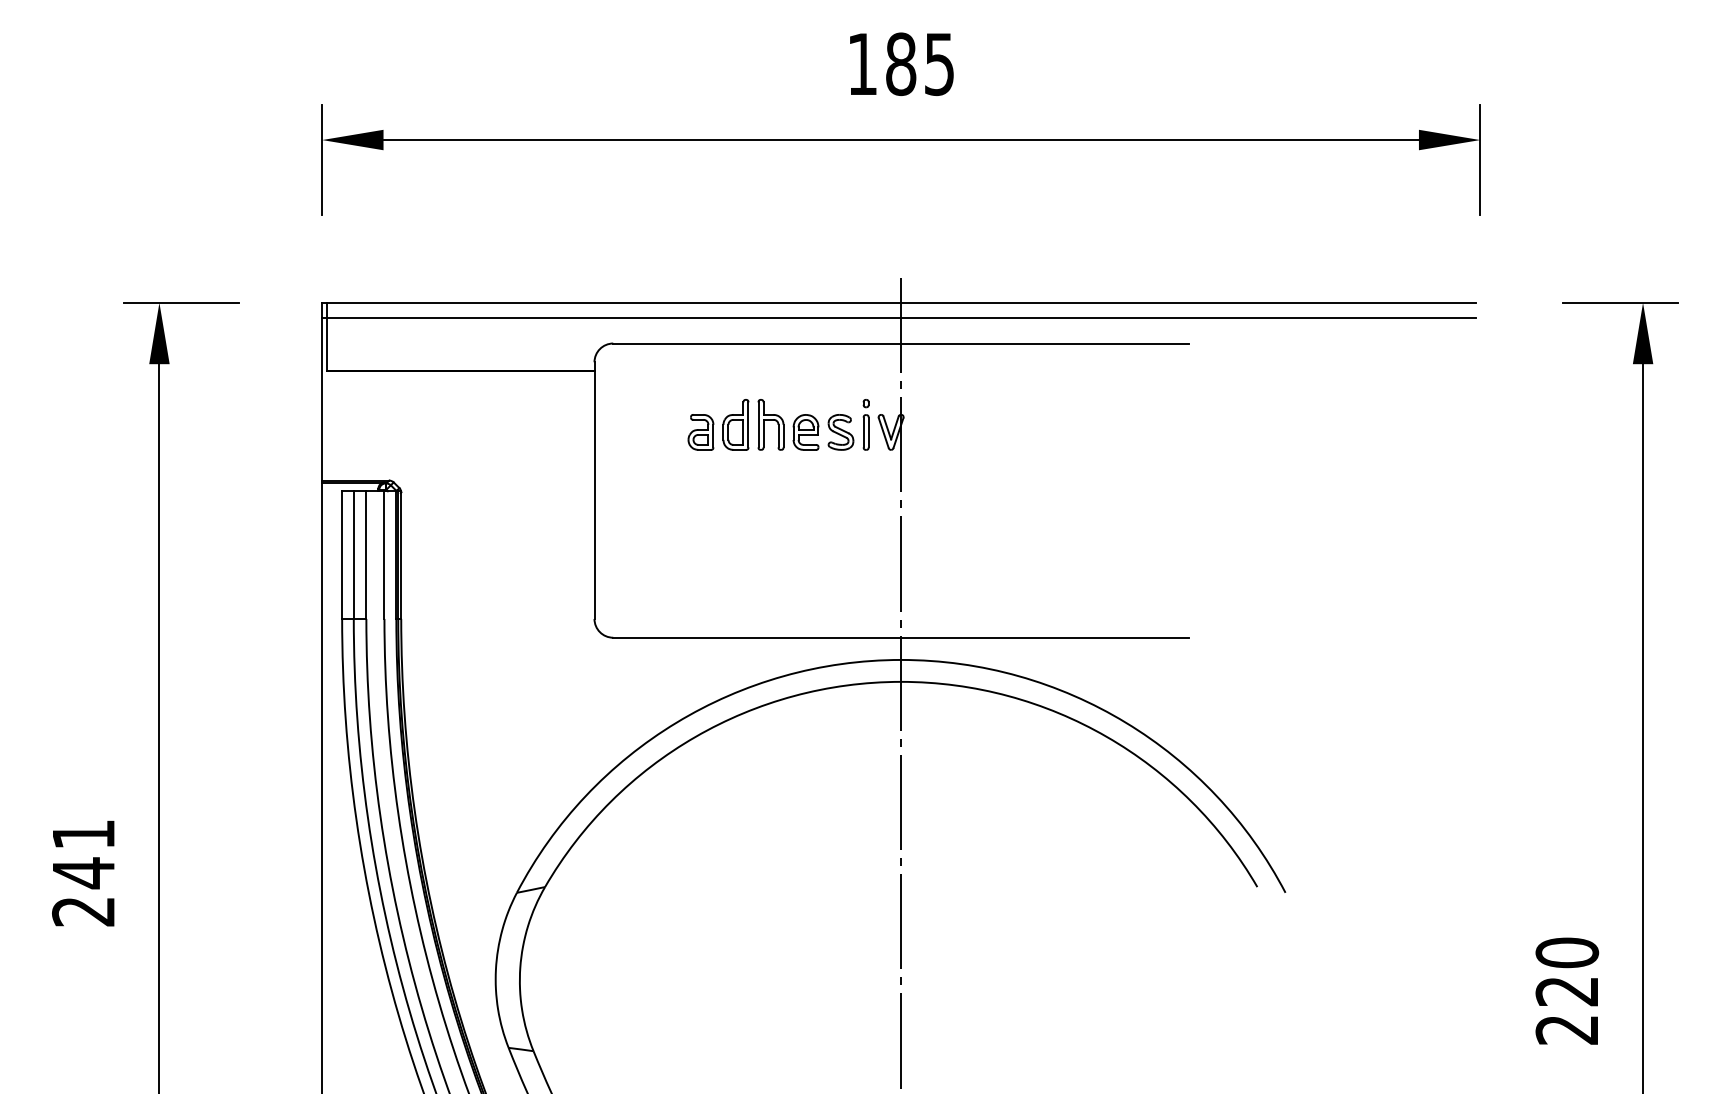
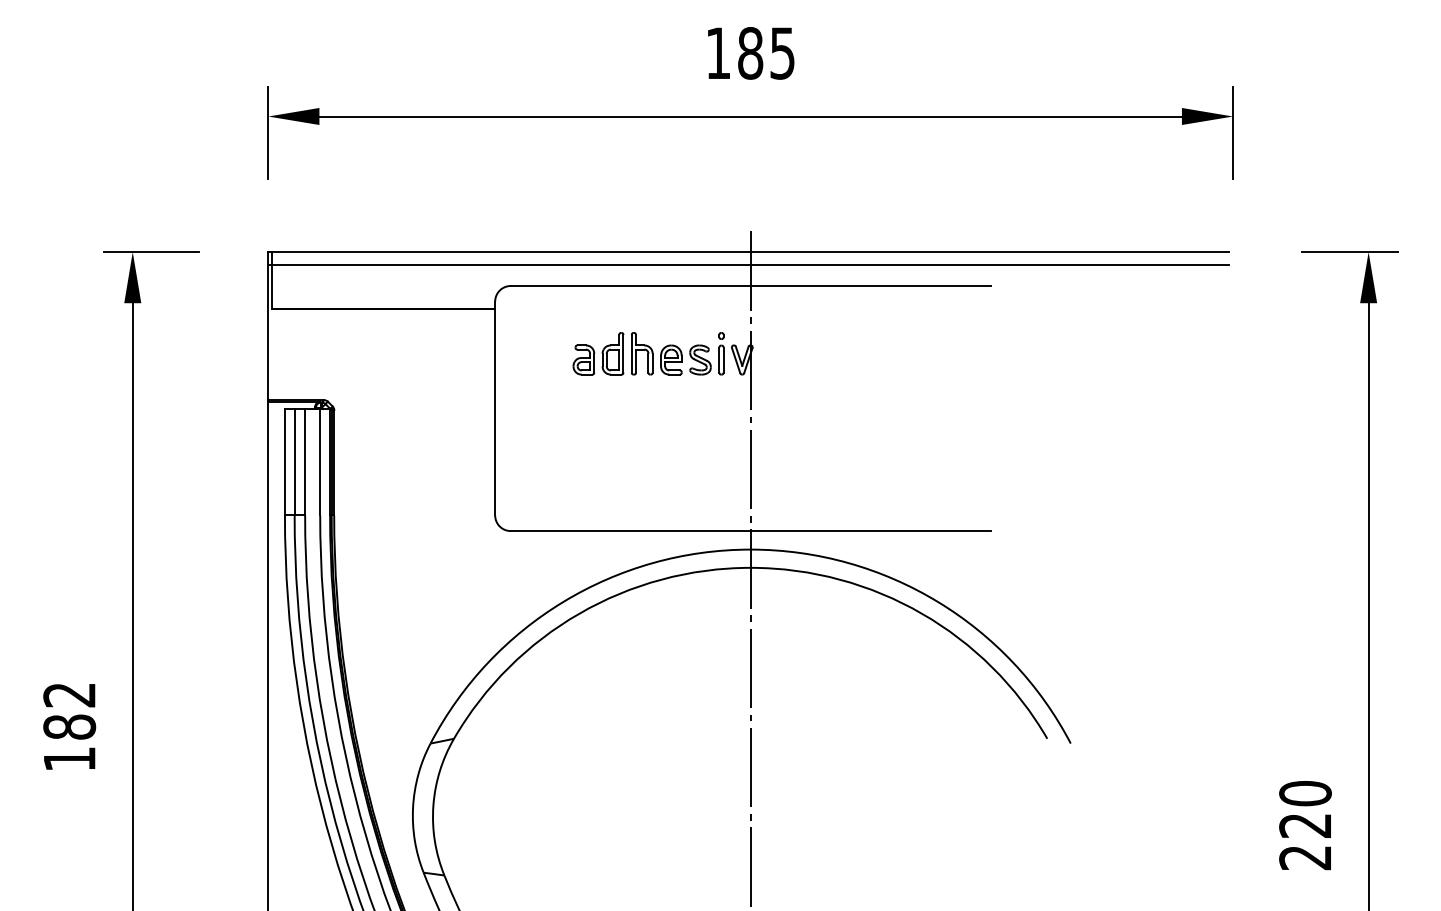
text: (83, 873) -> (69, 727), 241 -> 182

